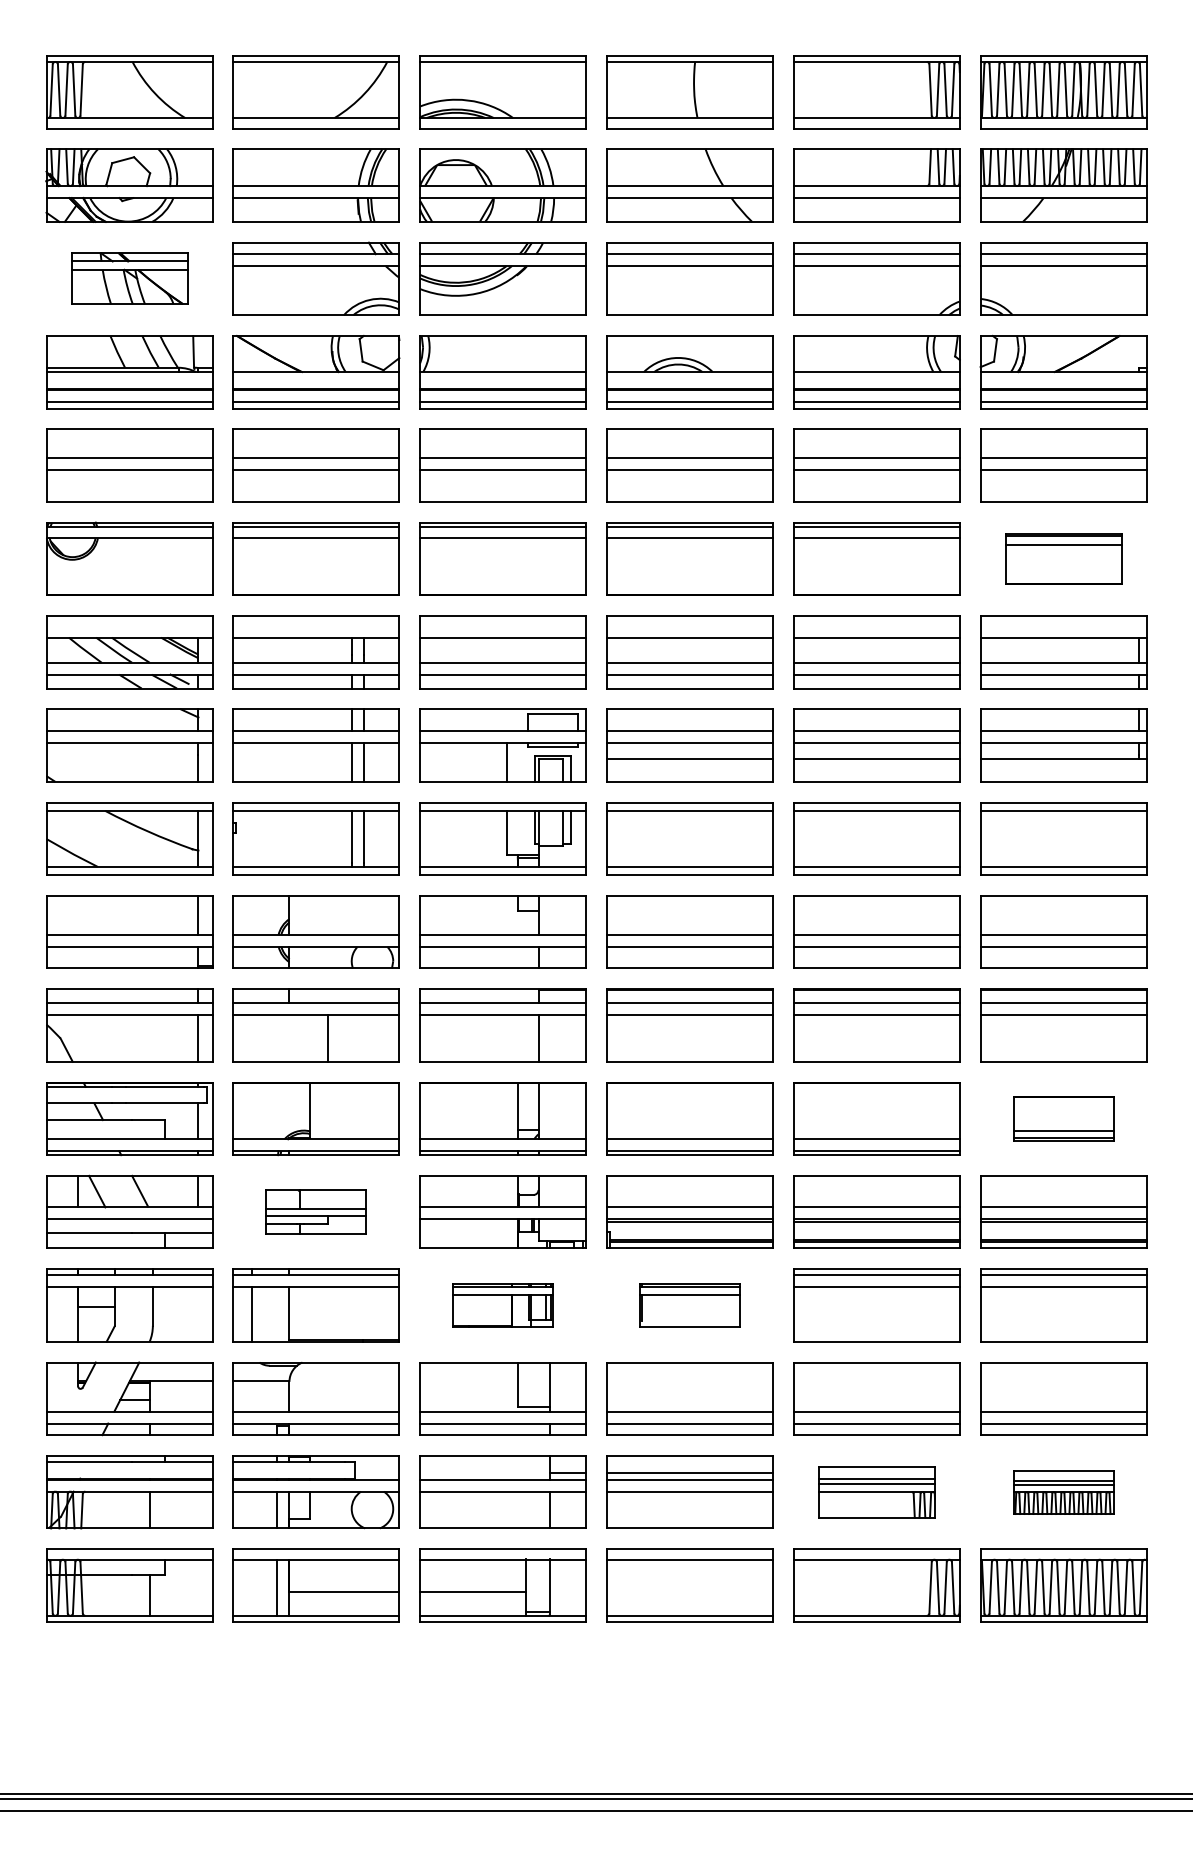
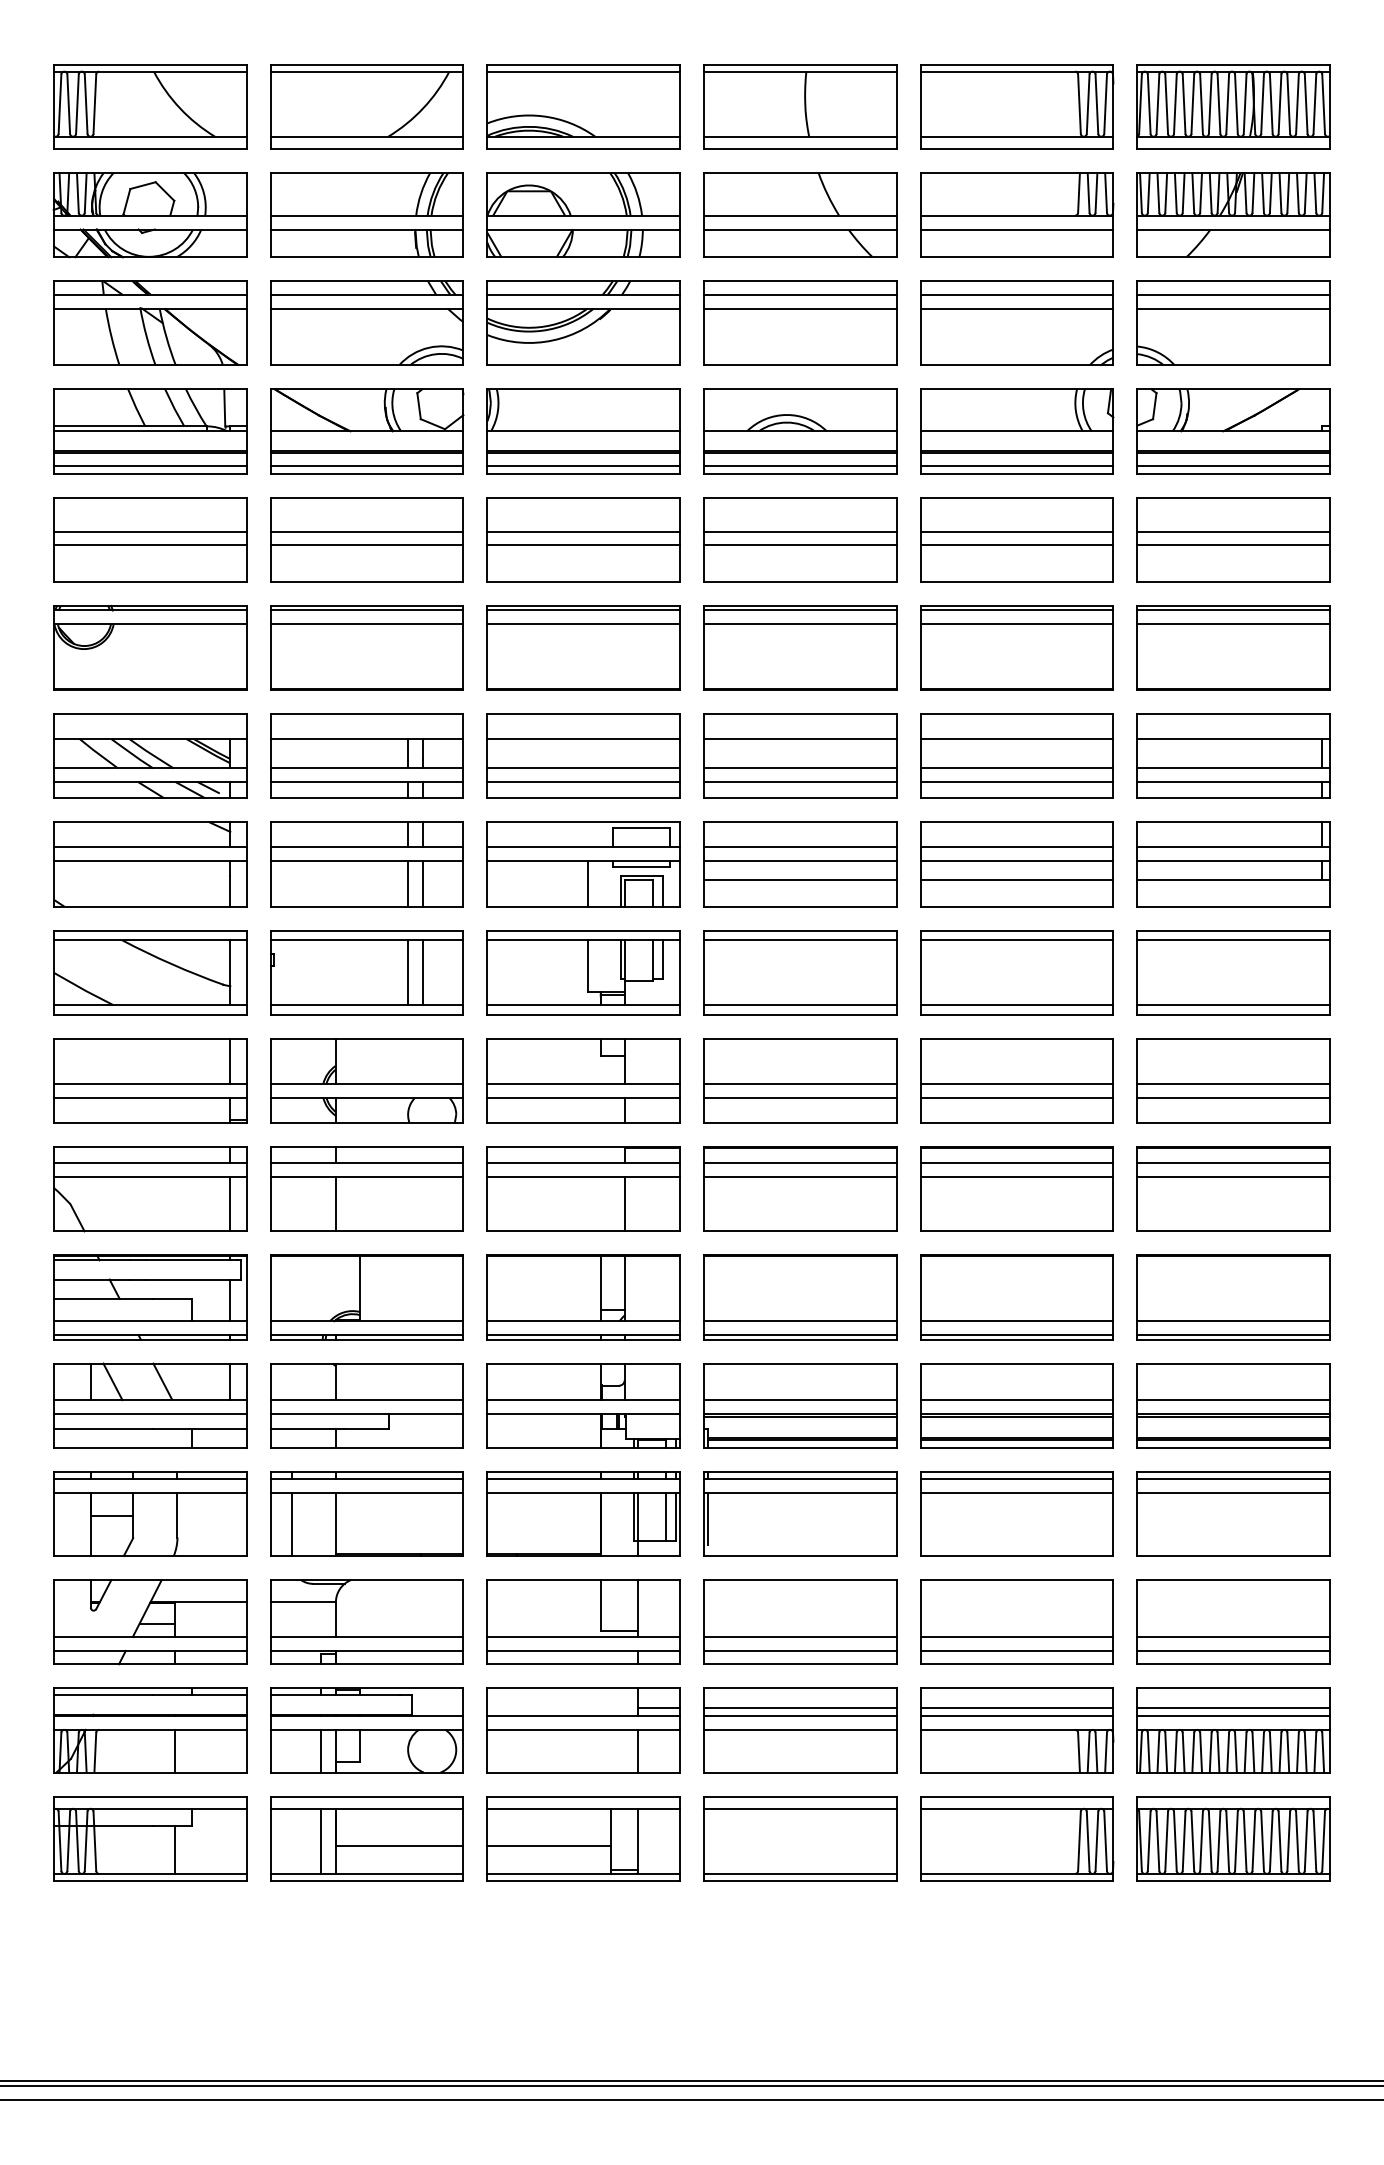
part: (129, 278) -> (150, 322), size x1.43
part: (1063, 558) -> (1233, 647), size x1.43
line: (328, 1038) -> (335, 1204), moved
part: (1063, 1118) -> (1233, 1297), size x1.67
part: (315, 1211) -> (366, 1404), size x1.67
part: (502, 1305) -> (582, 1513), size x1.67
part: (689, 1305) -> (799, 1513), size x1.67
part: (876, 1492) -> (1016, 1730), size x1.43
part: (1063, 1492) -> (1233, 1730), size x1.67

